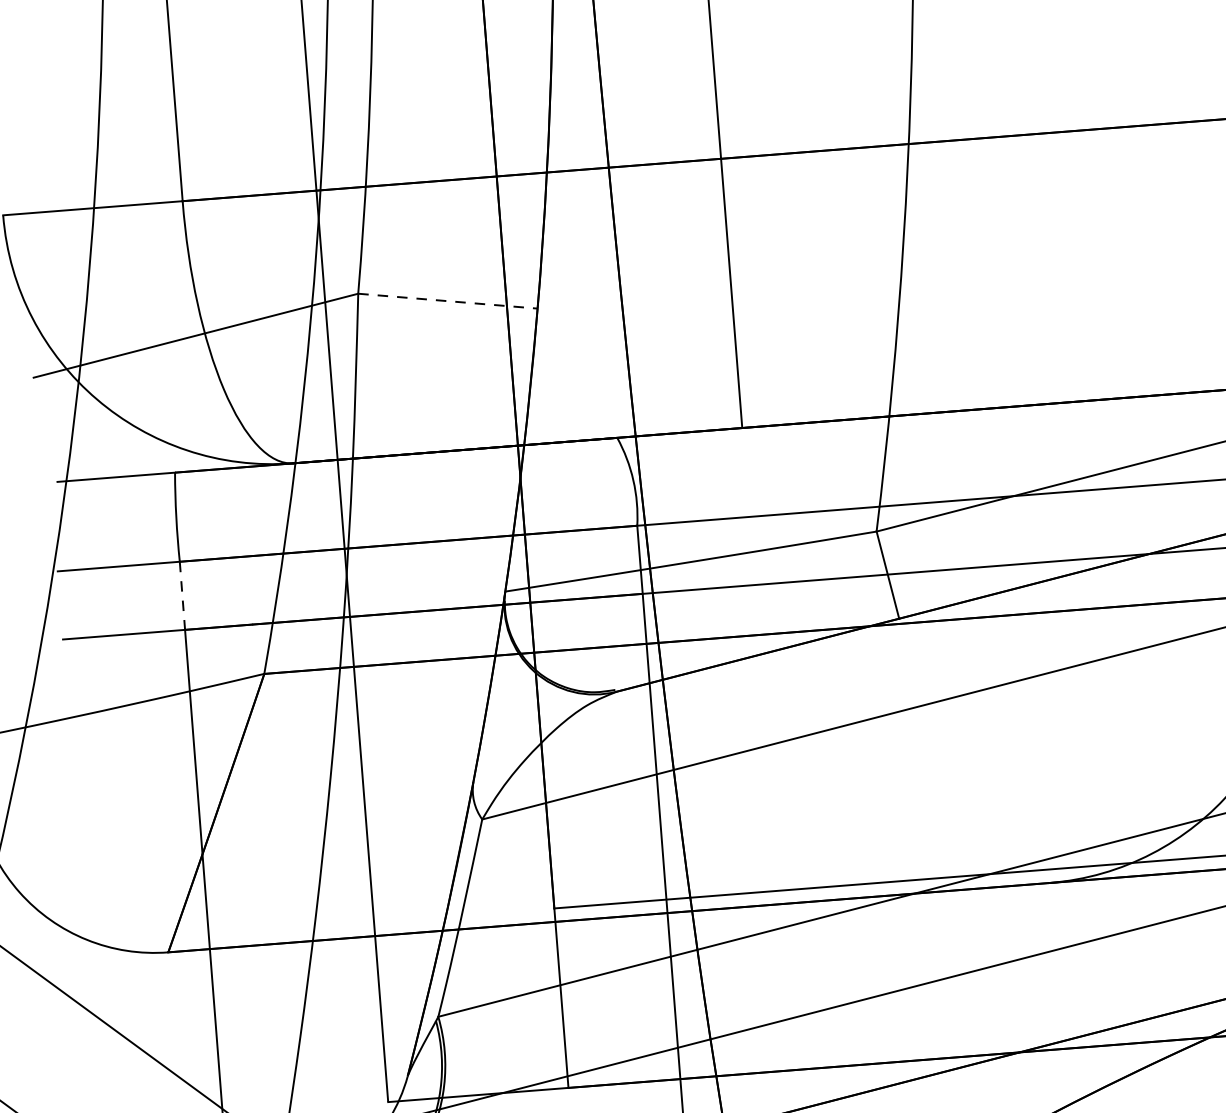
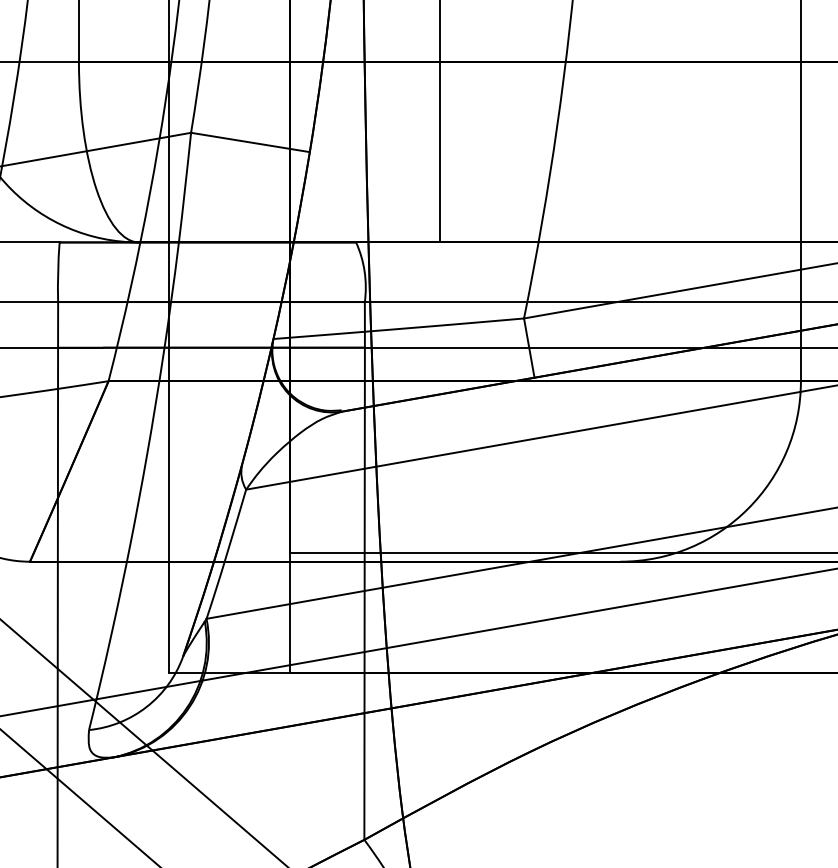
line: (447, 301) -> (250, 142), dashed -> solid
line: (182, 595) -> (58, 324), dashed -> solid

